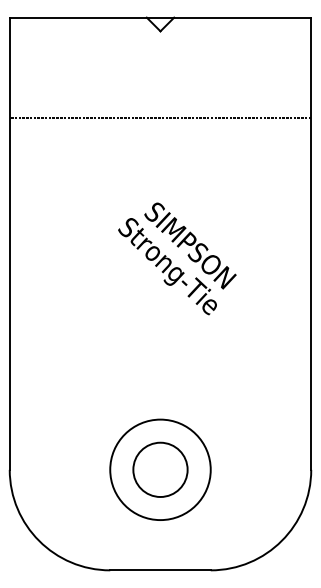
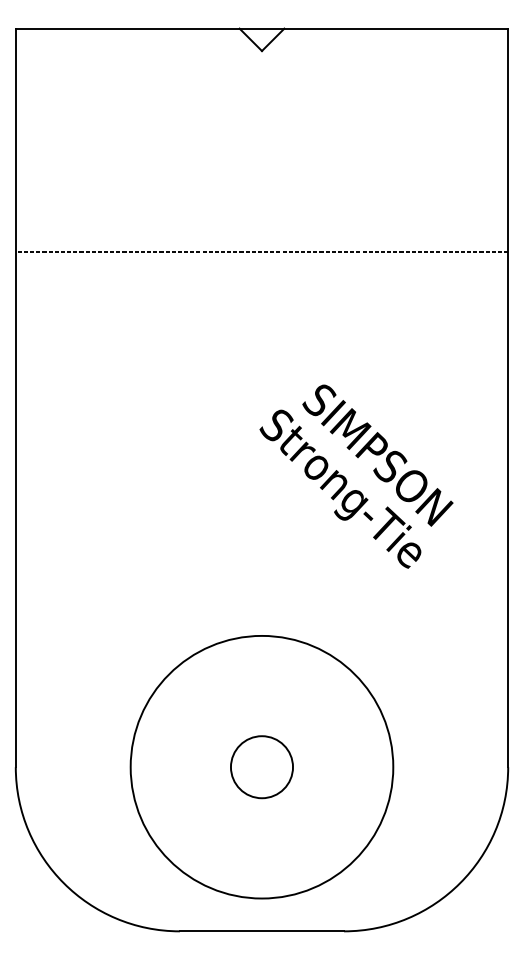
line: (160, 118) -> (262, 252), moved
text: (177, 258) -> (356, 475), moved
circle: (160, 469) -> (262, 766), size x0.7
circle: (160, 469) -> (262, 766), size x1.6

